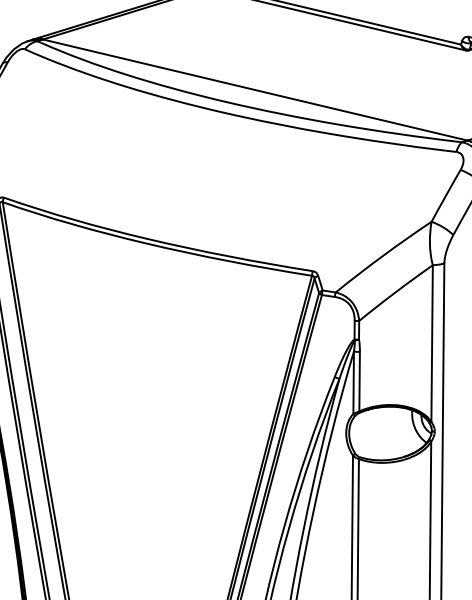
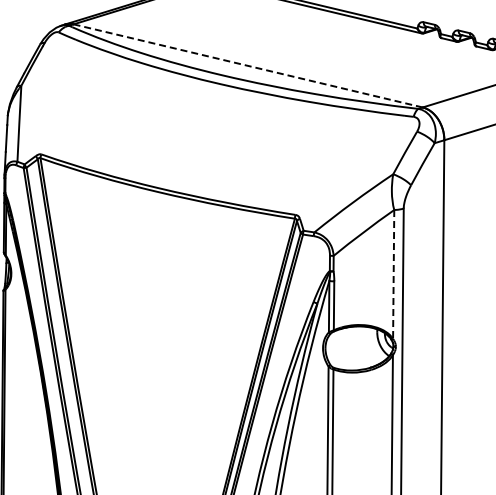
line: (254, 89) -> (247, 65), solid -> dashed
line: (431, 343) -> (393, 274), solid -> dashed

